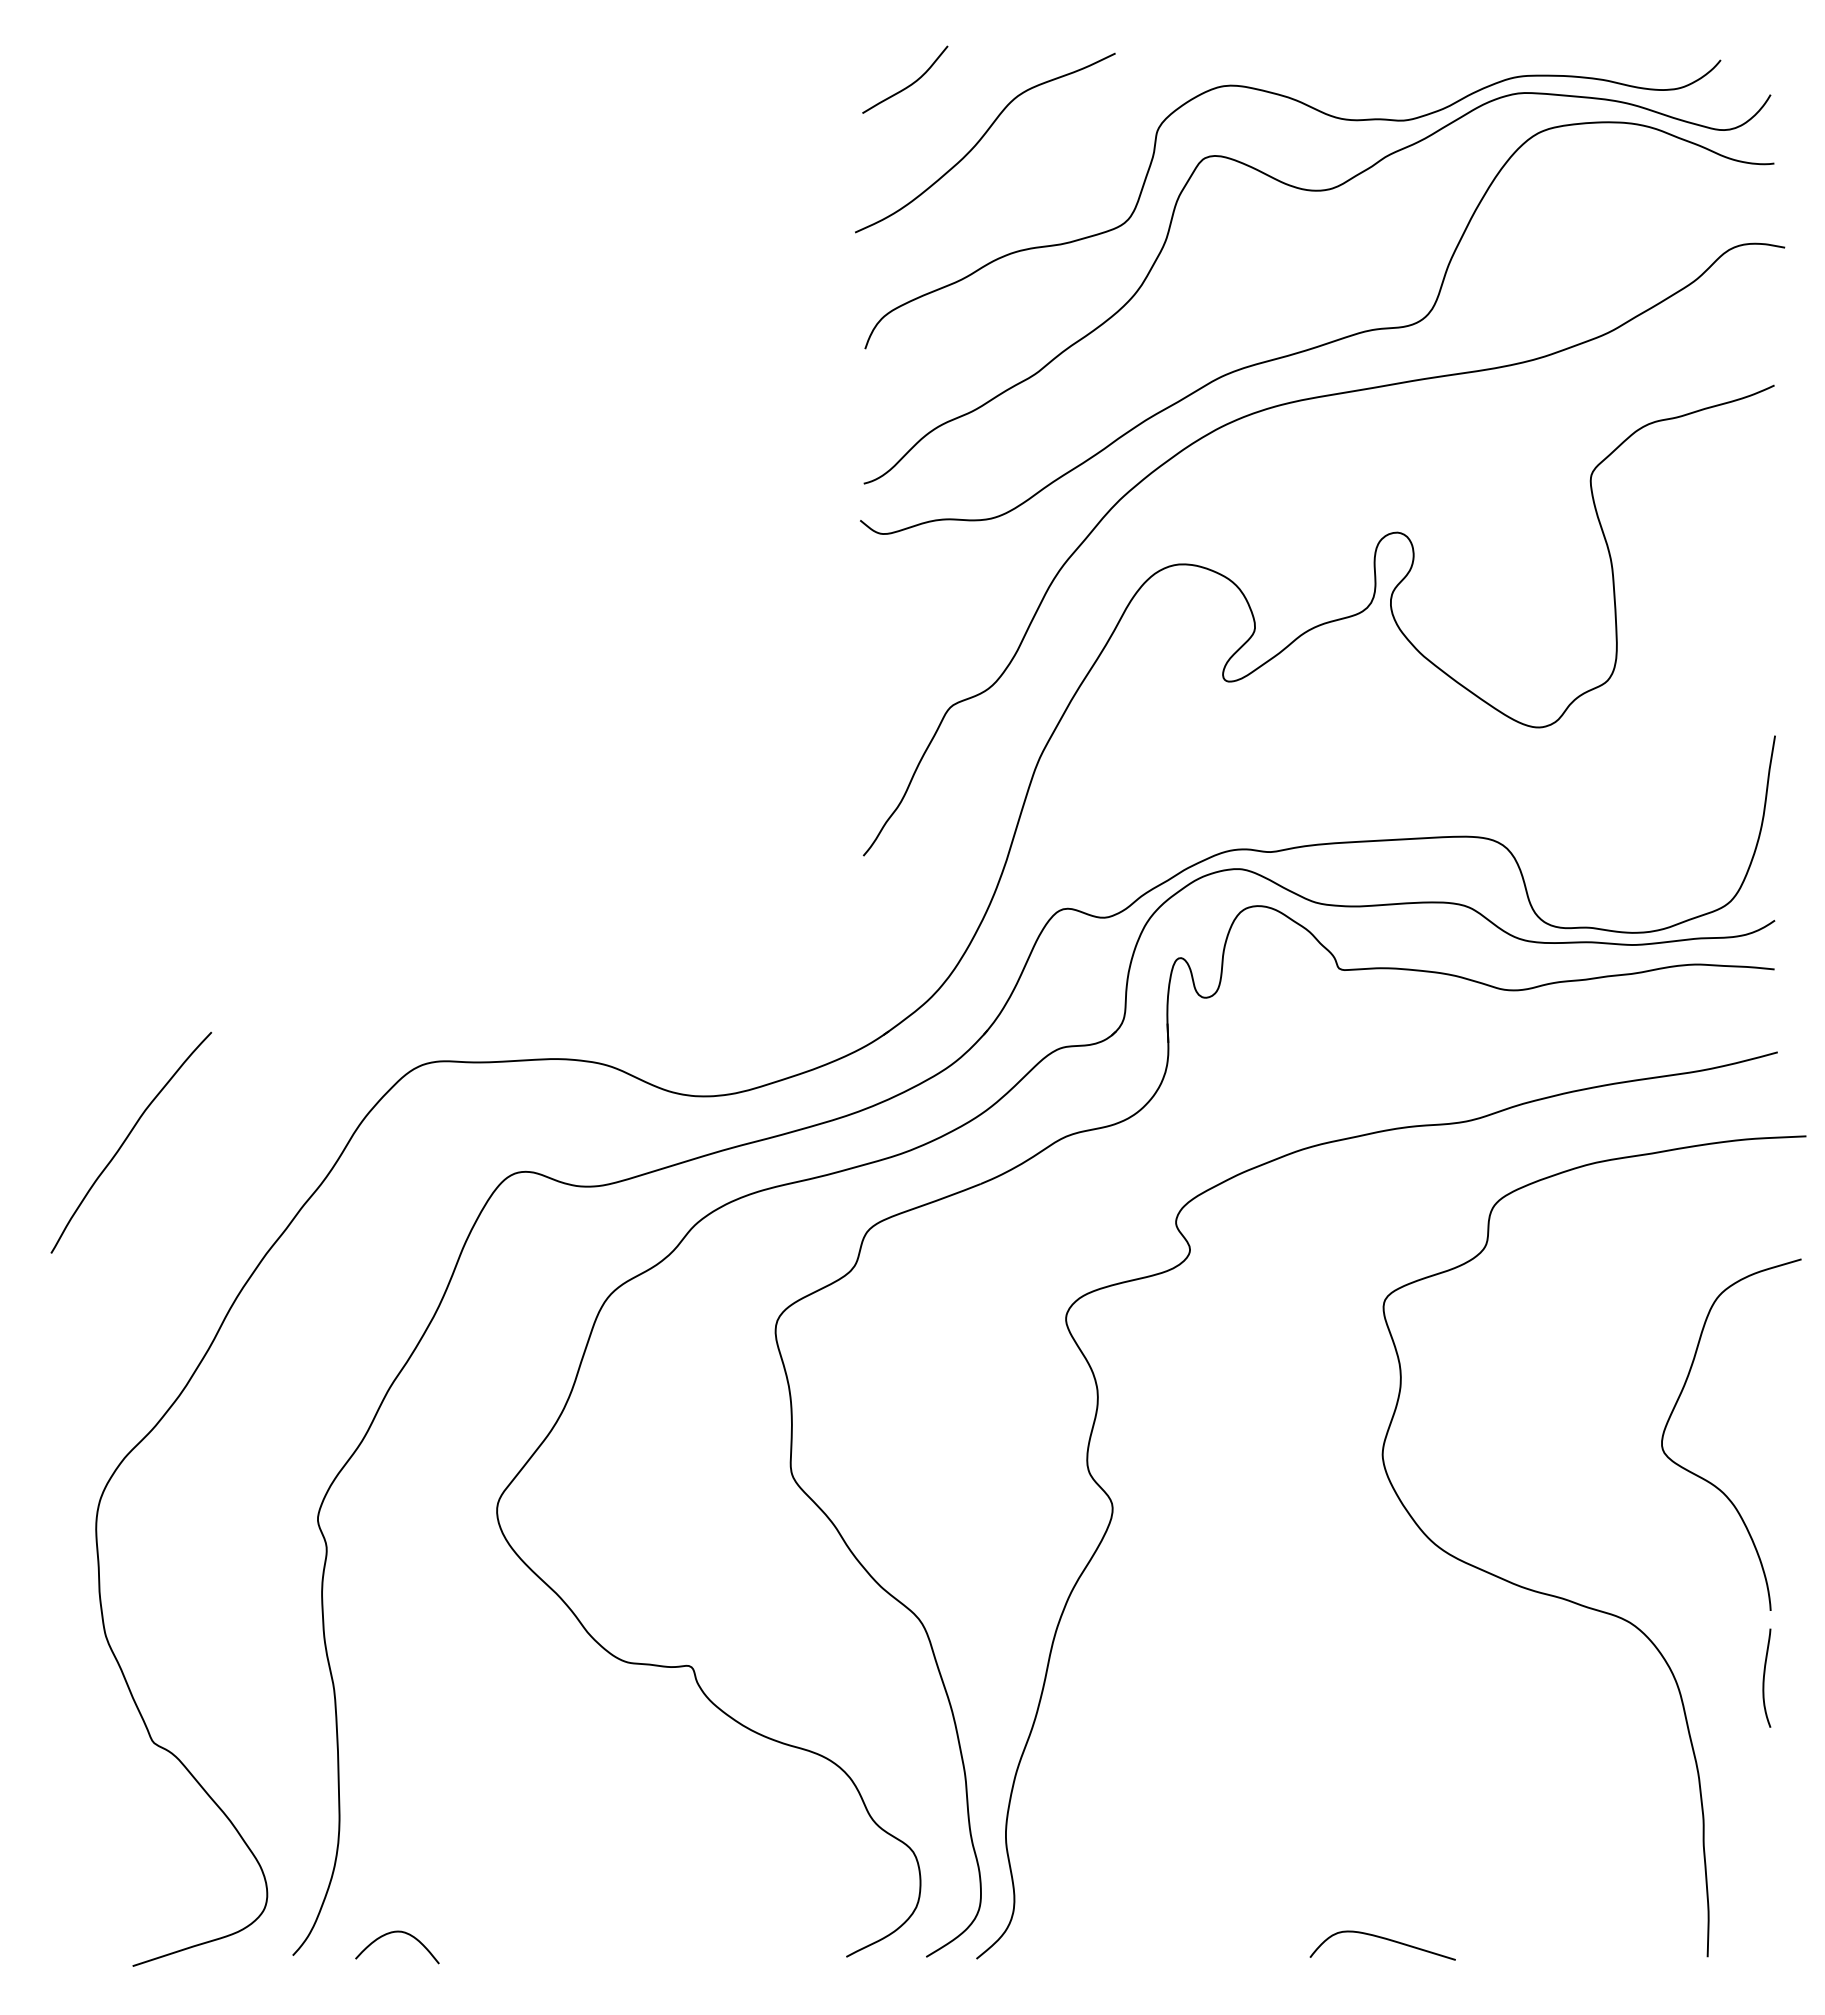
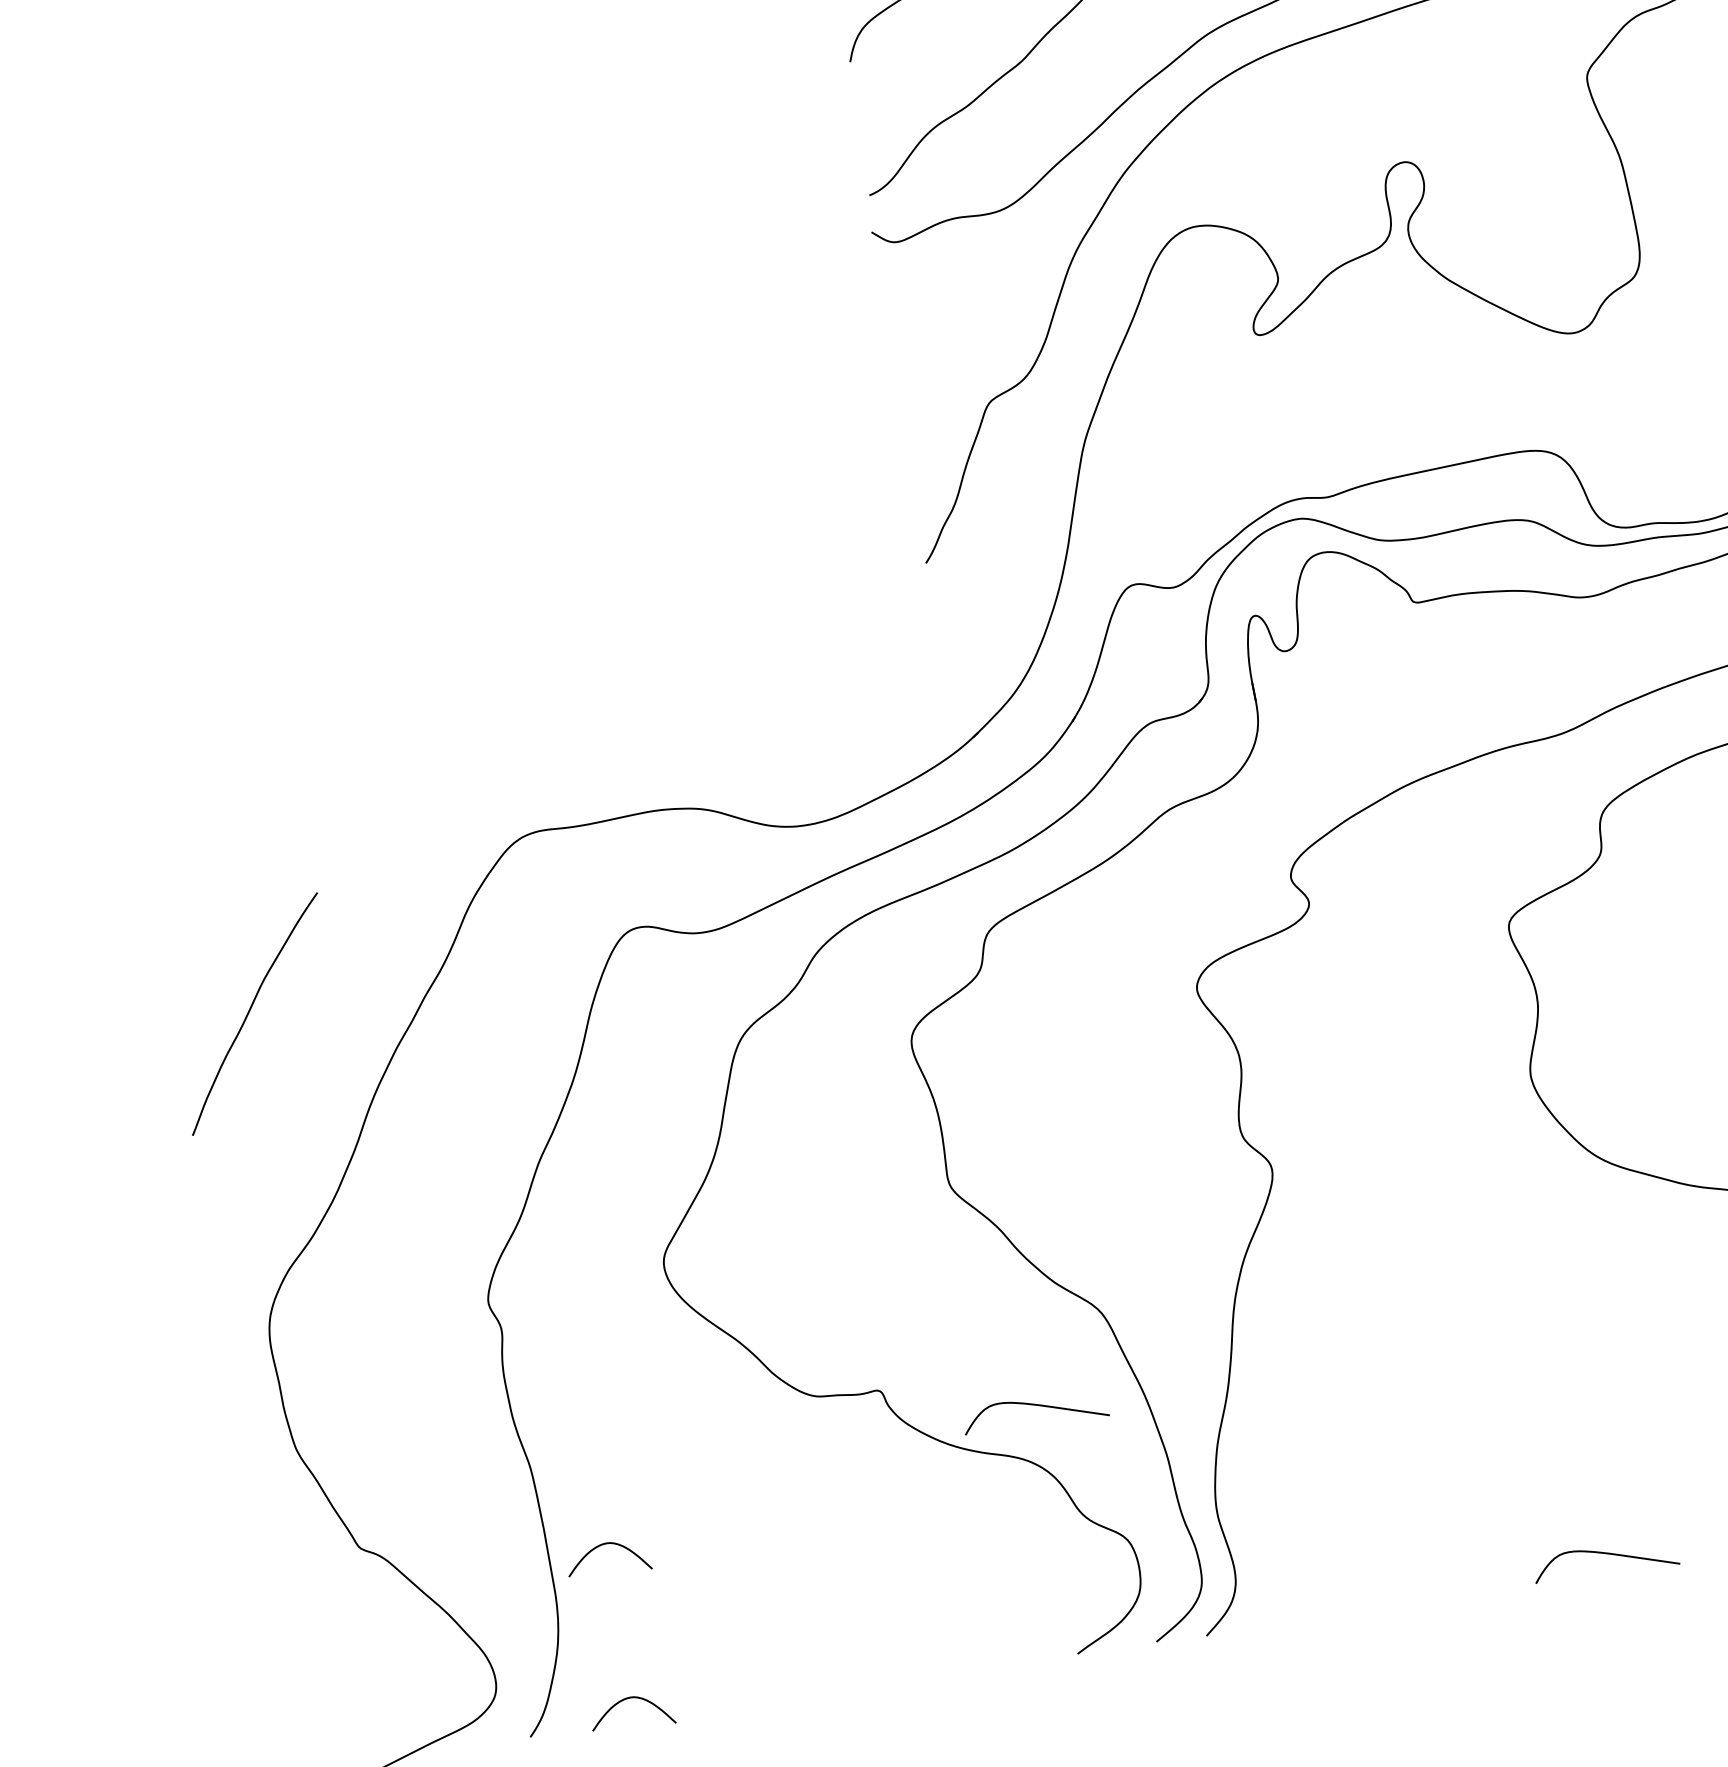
curve: (126, 1140) -> (249, 1012), moved
curve: (843, 1705) -> (1036, 1405), added
curve: (392, 1777) -> (601, 1546), added

